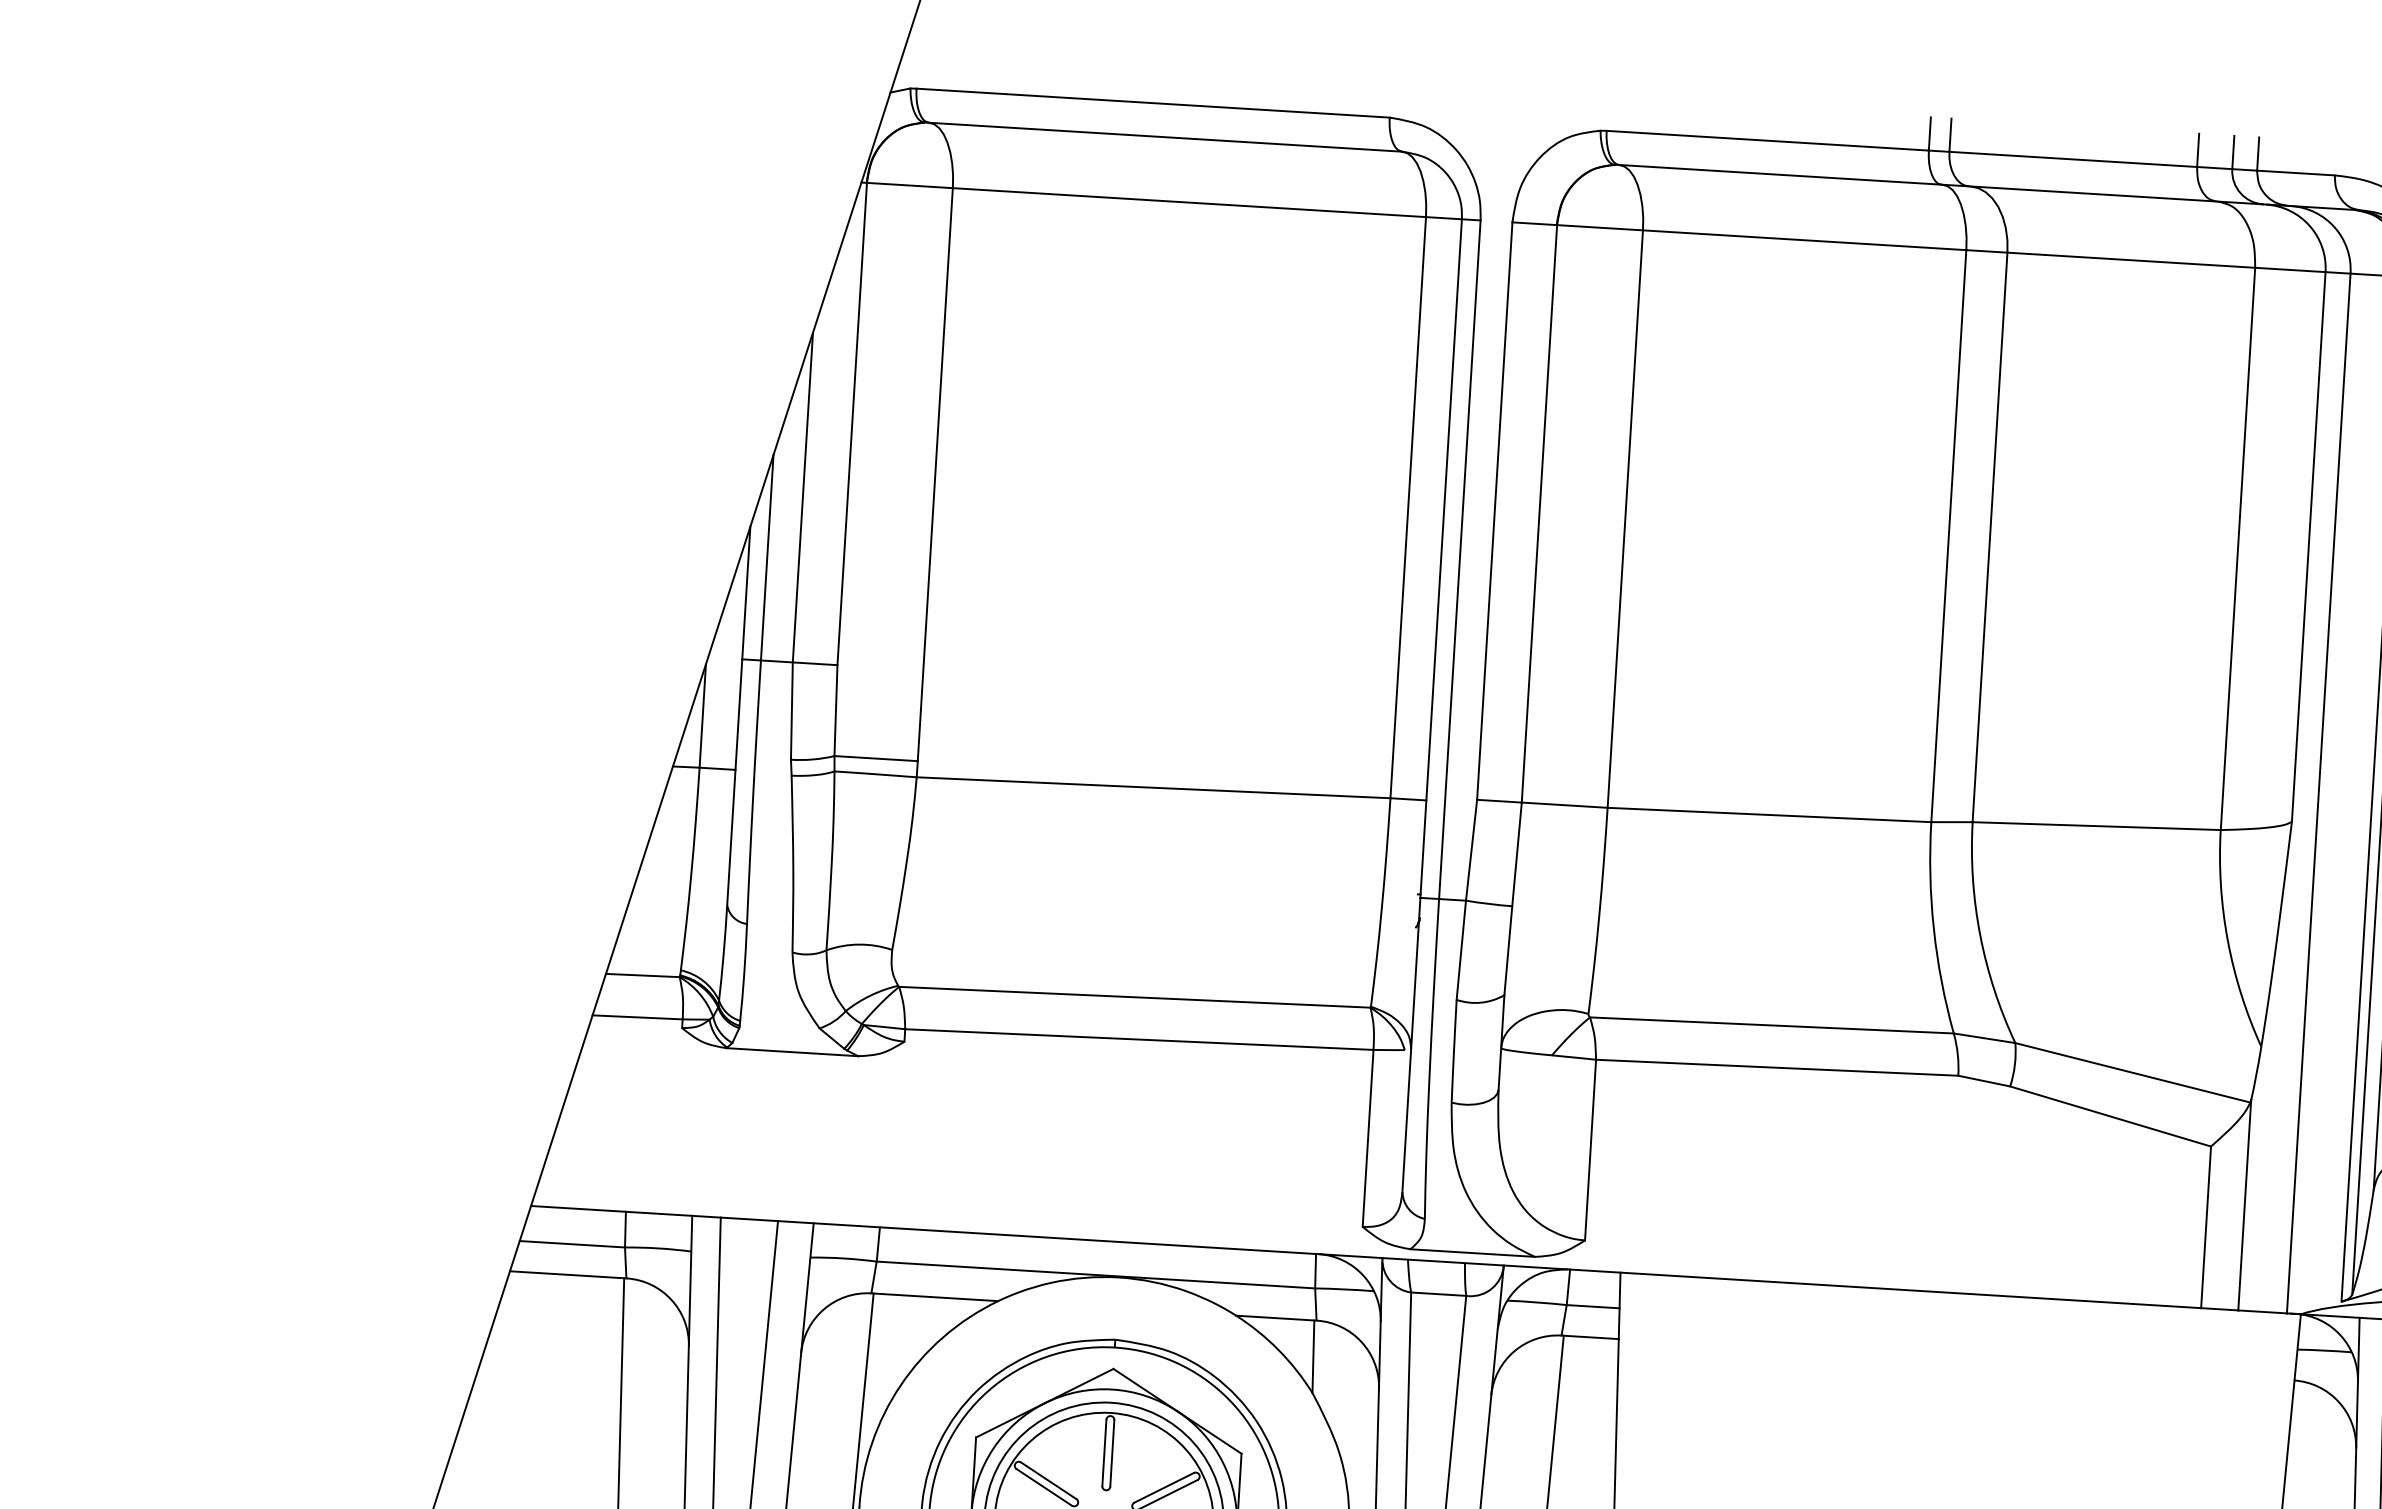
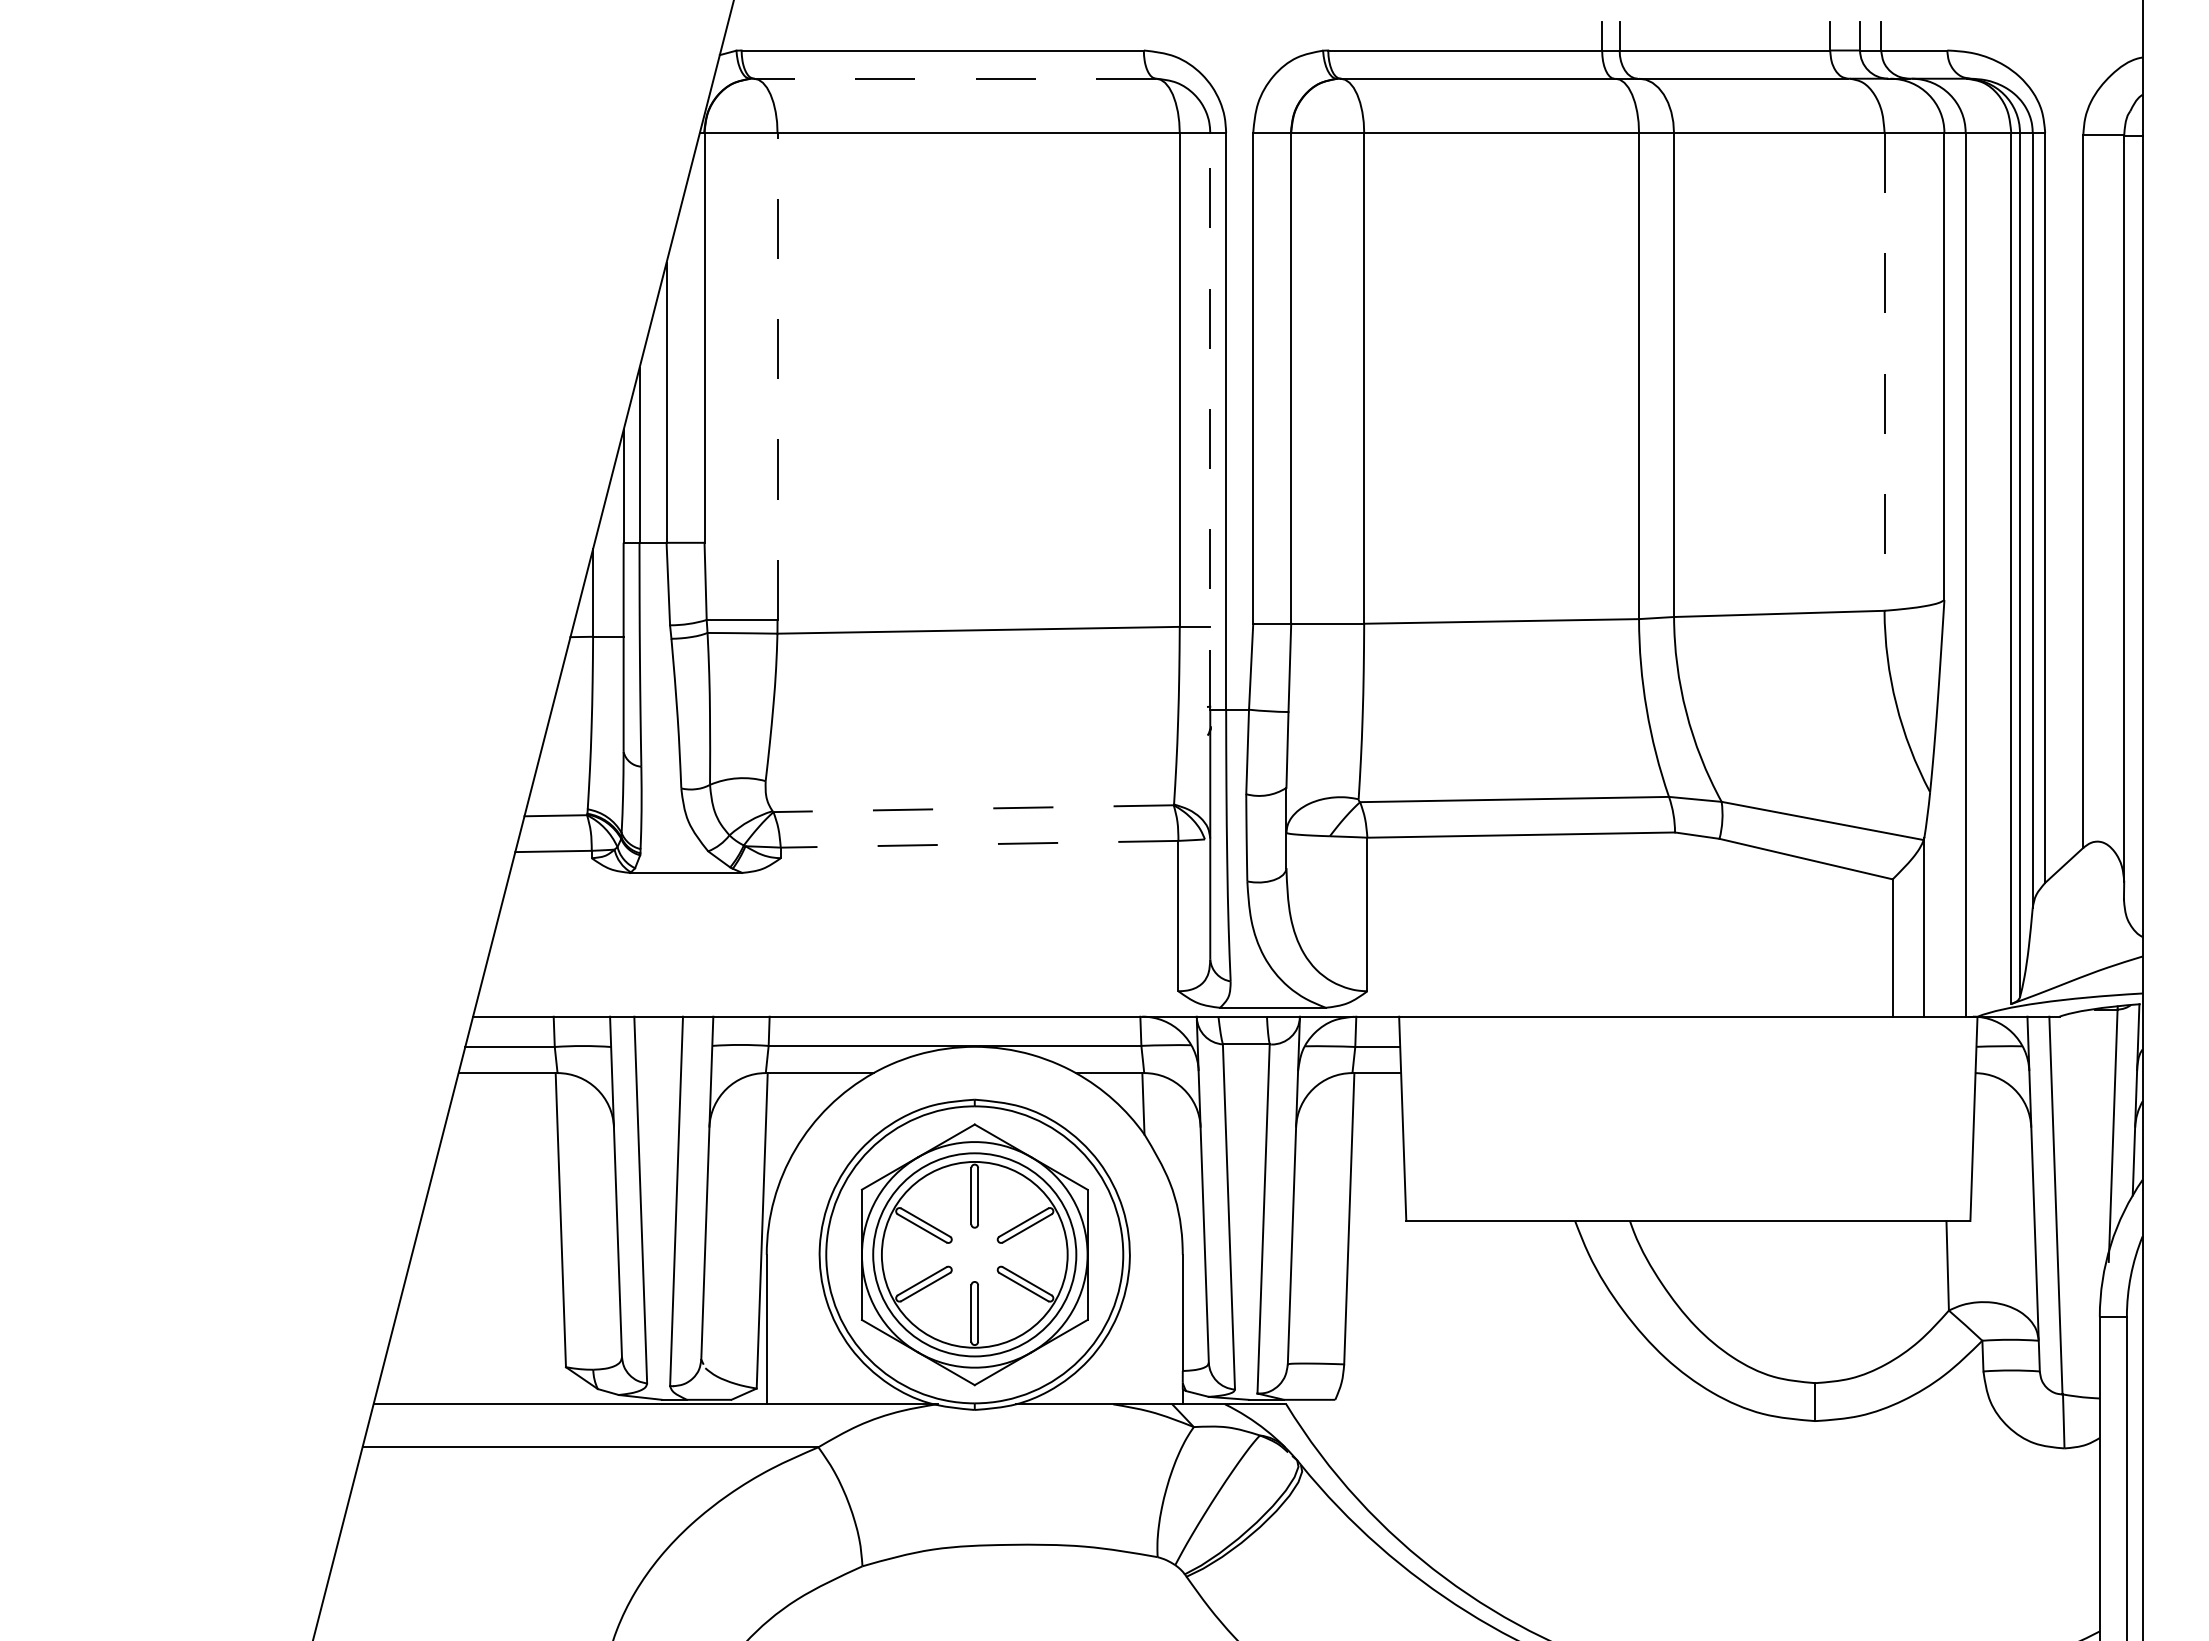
line: (1164, 136) -> (954, 78), solid -> dashed
line: (935, 474) -> (777, 376), solid -> dashed
line: (2237, 548) -> (1884, 371), solid -> dashed
line: (1441, 557) -> (1210, 420), solid -> dashed
line: (1134, 997) -> (973, 808), solid -> dashed
line: (1139, 1039) -> (979, 844), solid -> dashed

